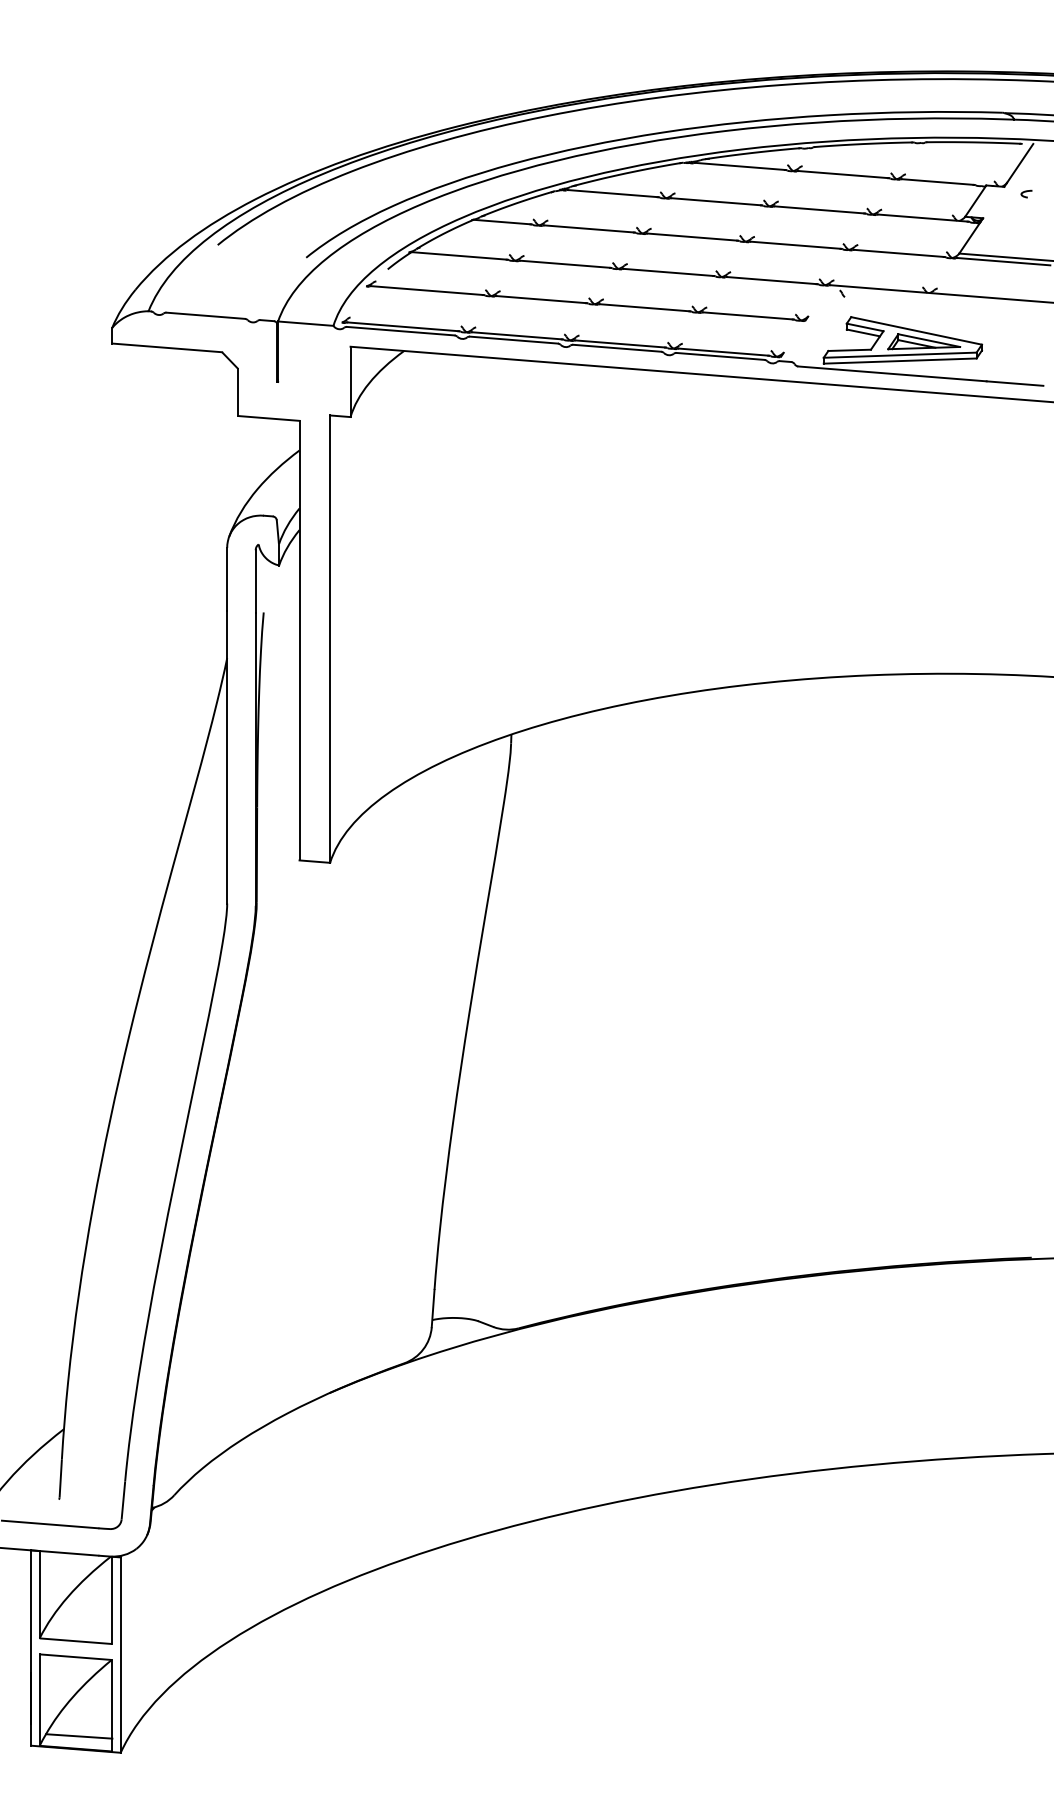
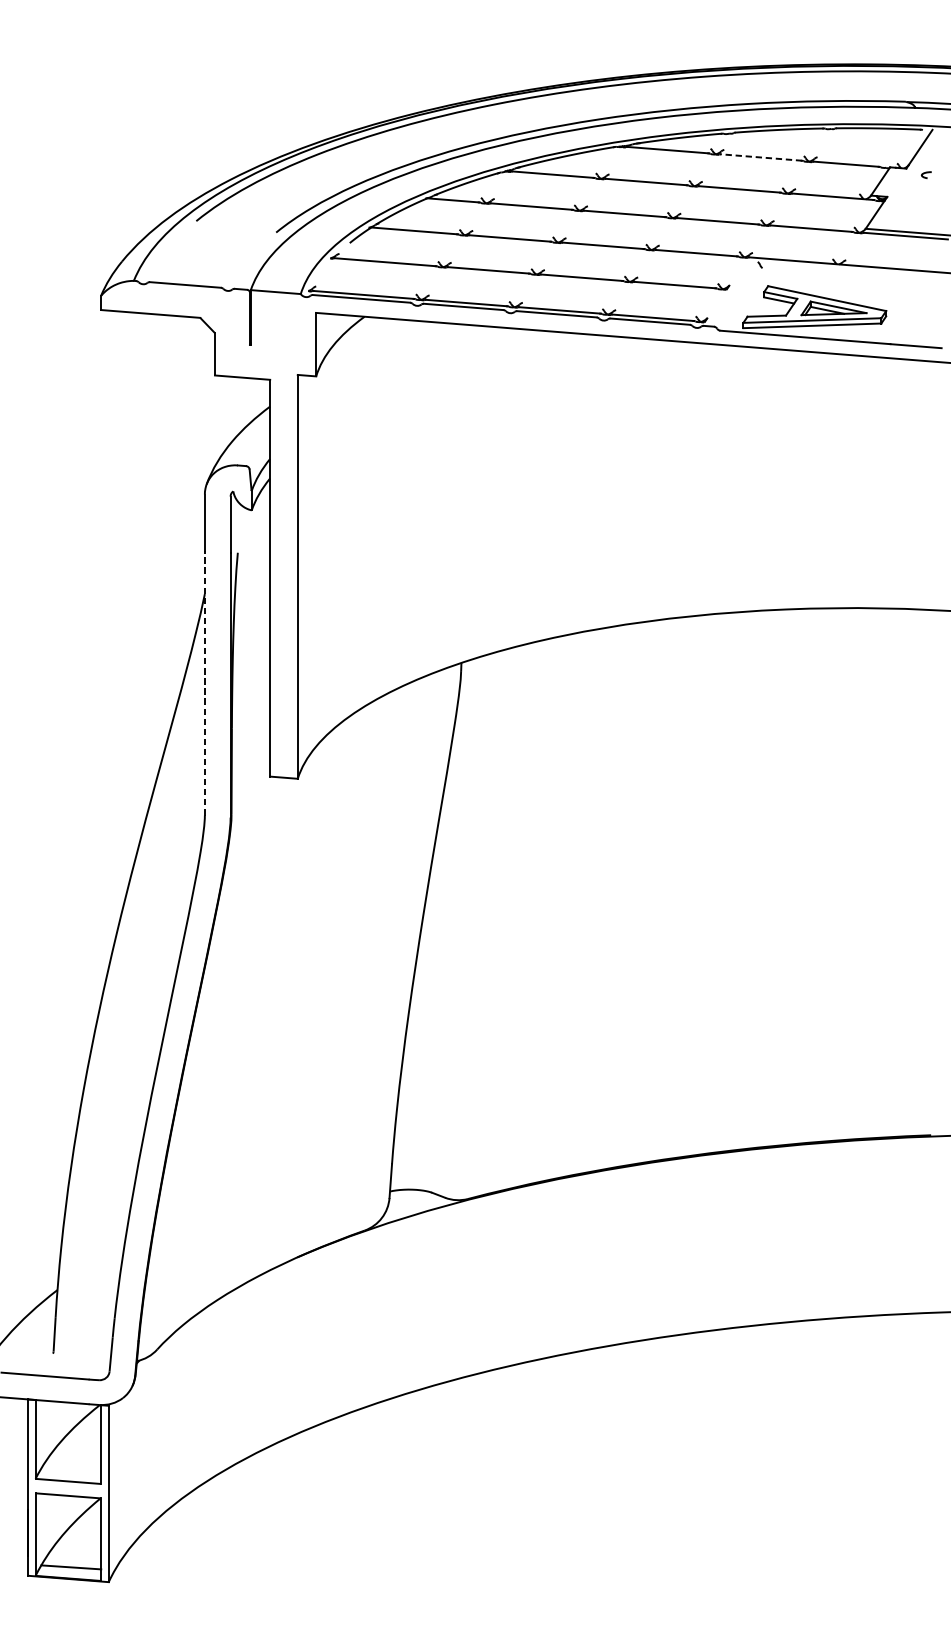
line: (843, 174) -> (761, 157), solid -> dashed
line: (227, 757) -> (205, 683), solid -> dashed

